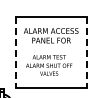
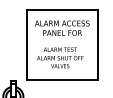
line: (16, 53) -> (27, 45), dashed -> solid
line: (86, 53) -> (97, 45), dashed -> solid

